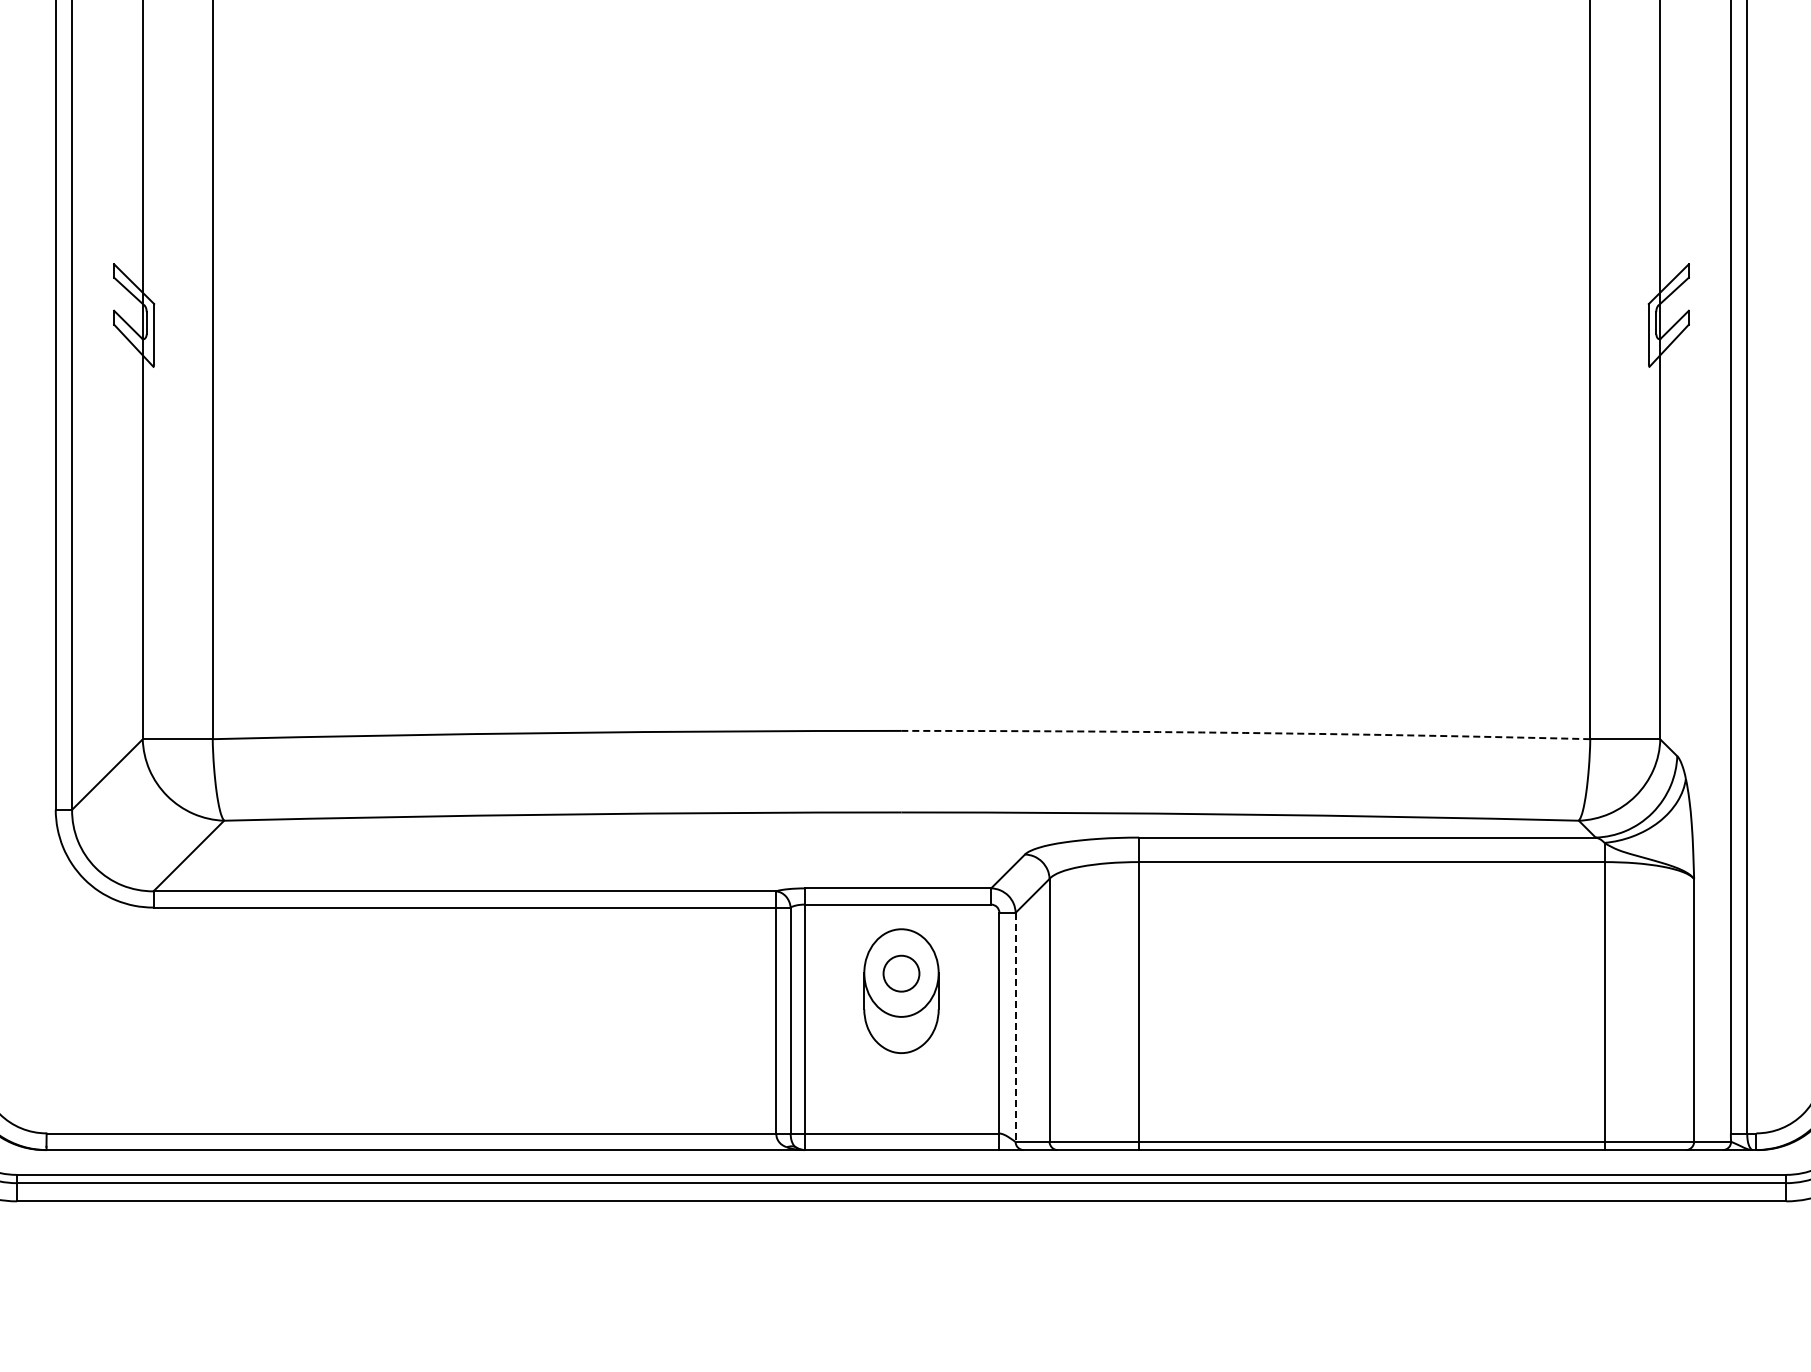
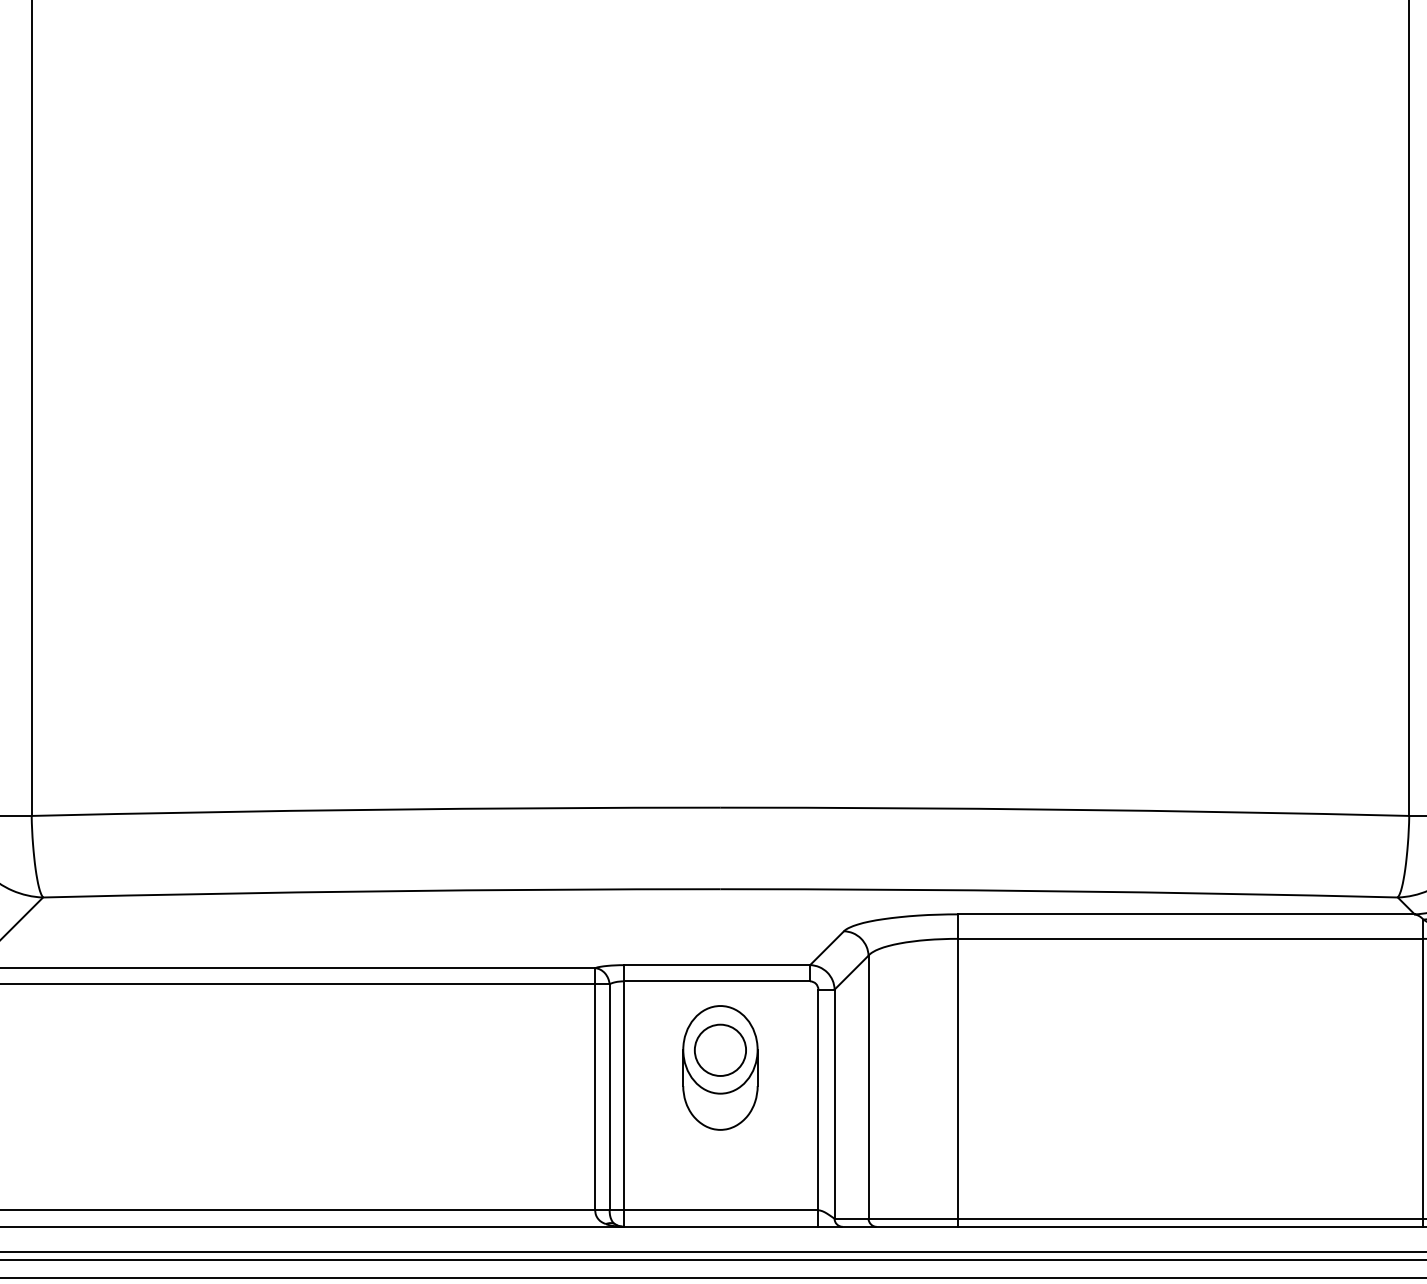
arc: (1245, 732) -> (1064, 809), dashed -> solid
circle: (901, 973) -> (720, 1050), size x1.43
line: (1015, 1027) -> (834, 1104), dashed -> solid

